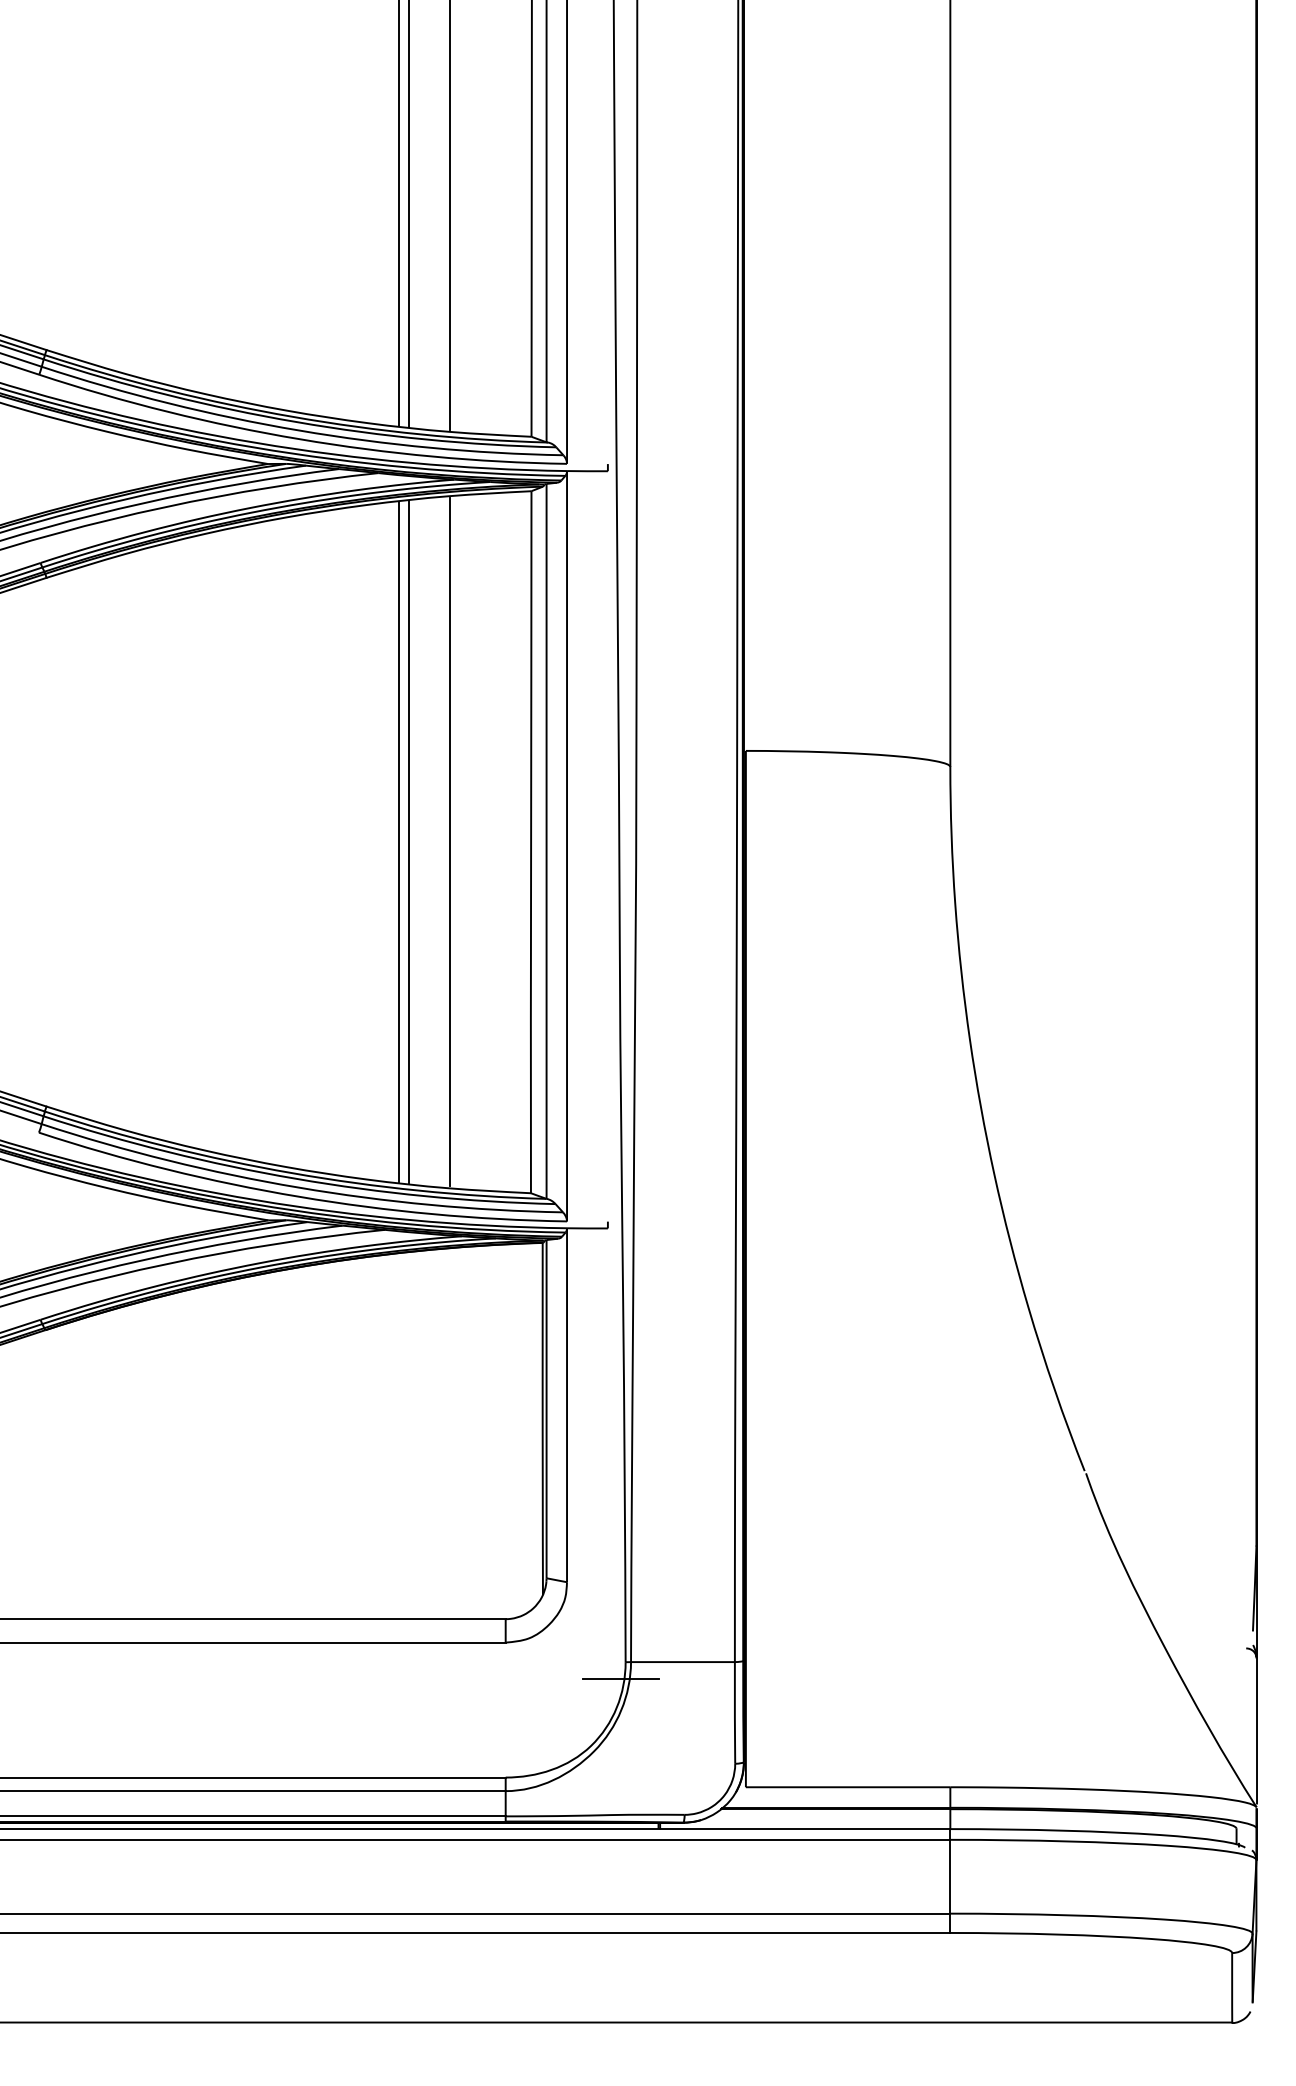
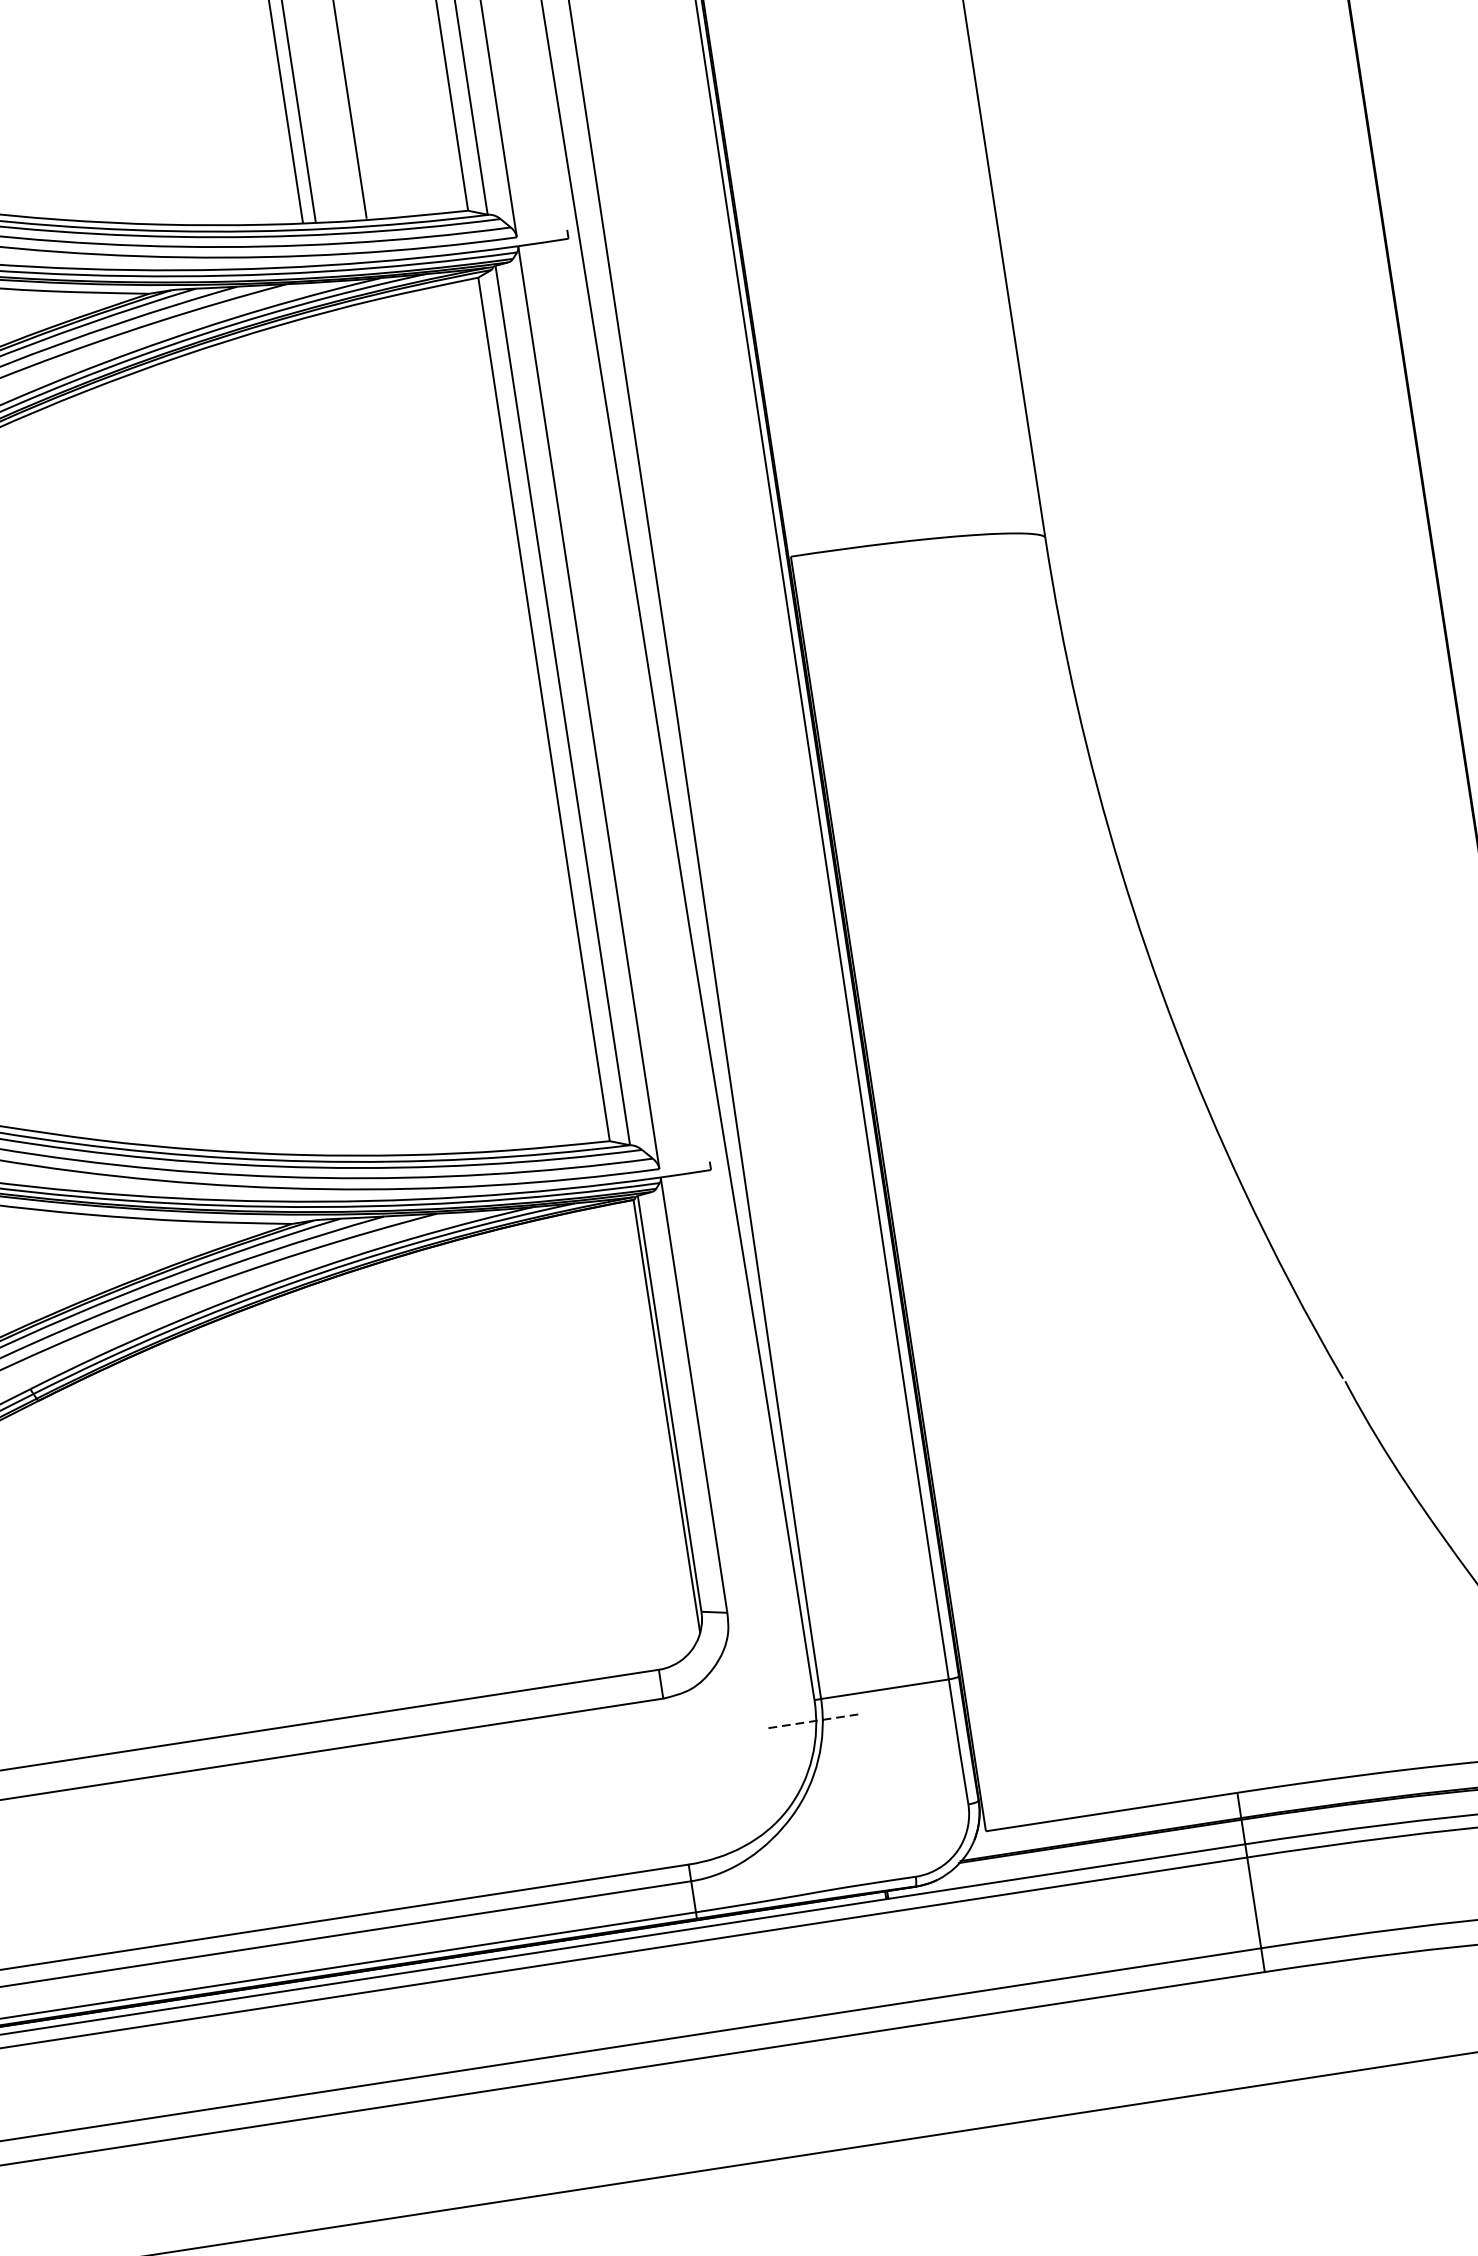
line: (449, 841) -> (443, 723), removed
line: (398, 842) -> (380, 734), removed
line: (409, 842) -> (394, 732), removed
line: (620, 1678) -> (811, 1721), solid -> dashed

